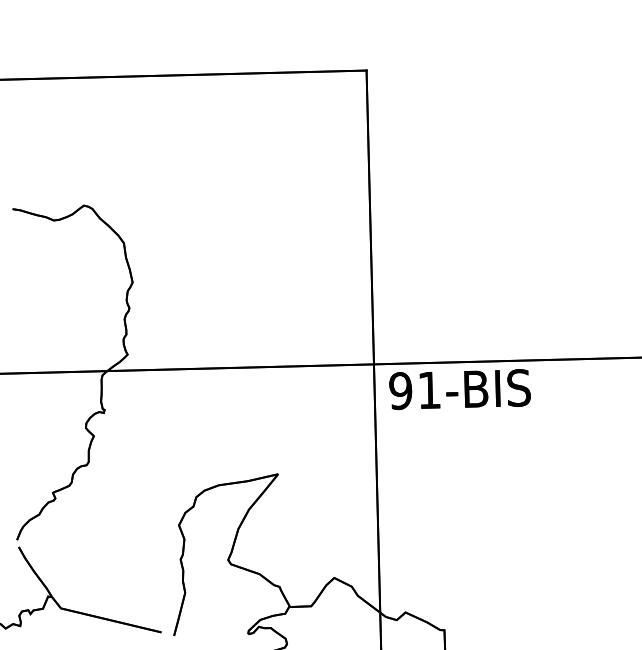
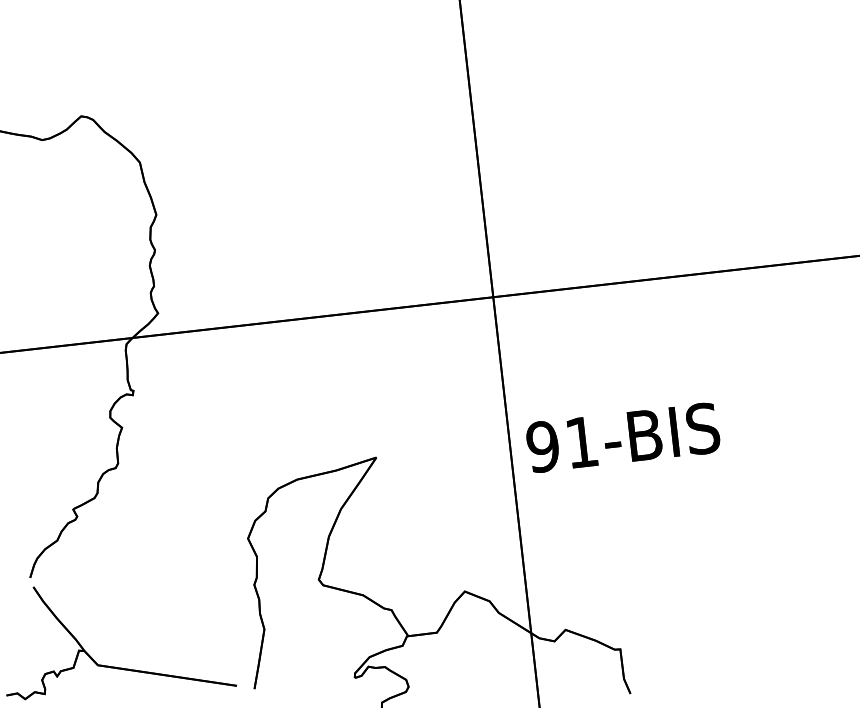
text: (459, 389) -> (622, 437), moved

